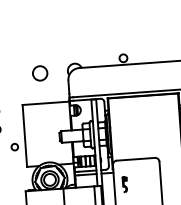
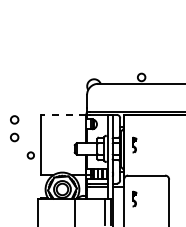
circle: (40, 73) -> (60, 86), removed
line: (45, 103) -> (63, 115), solid -> dashed
part: (121, 128) -> (134, 144), added

